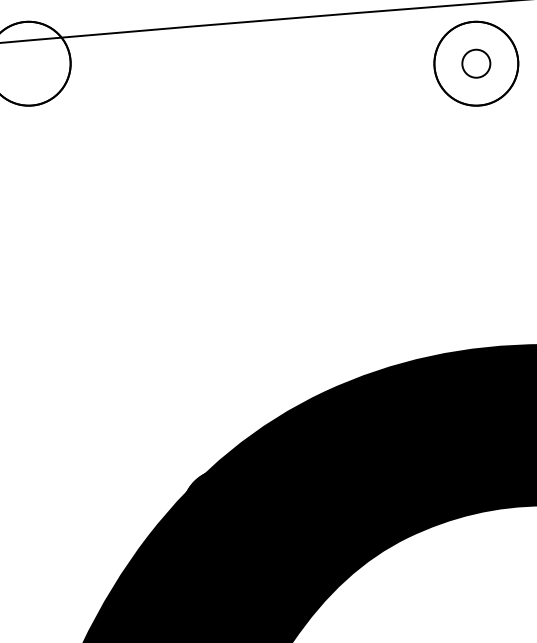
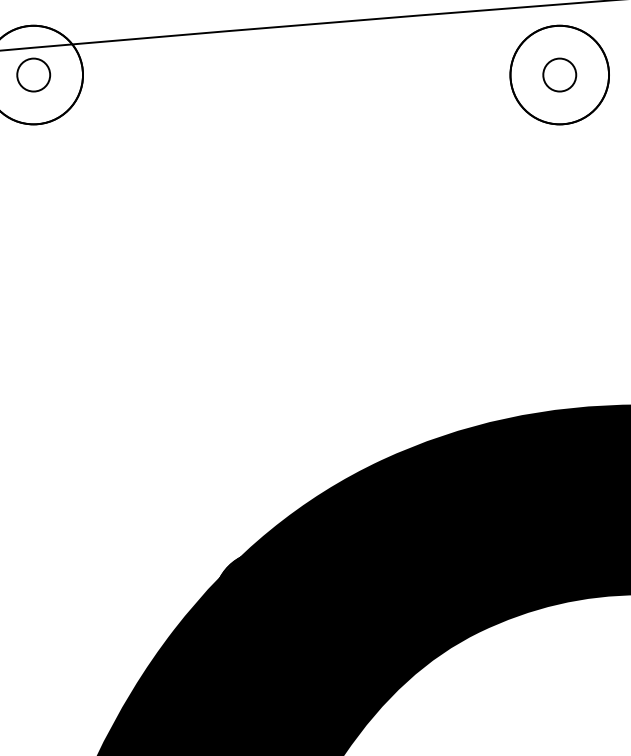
part: (28, 63) -> (33, 74), added

